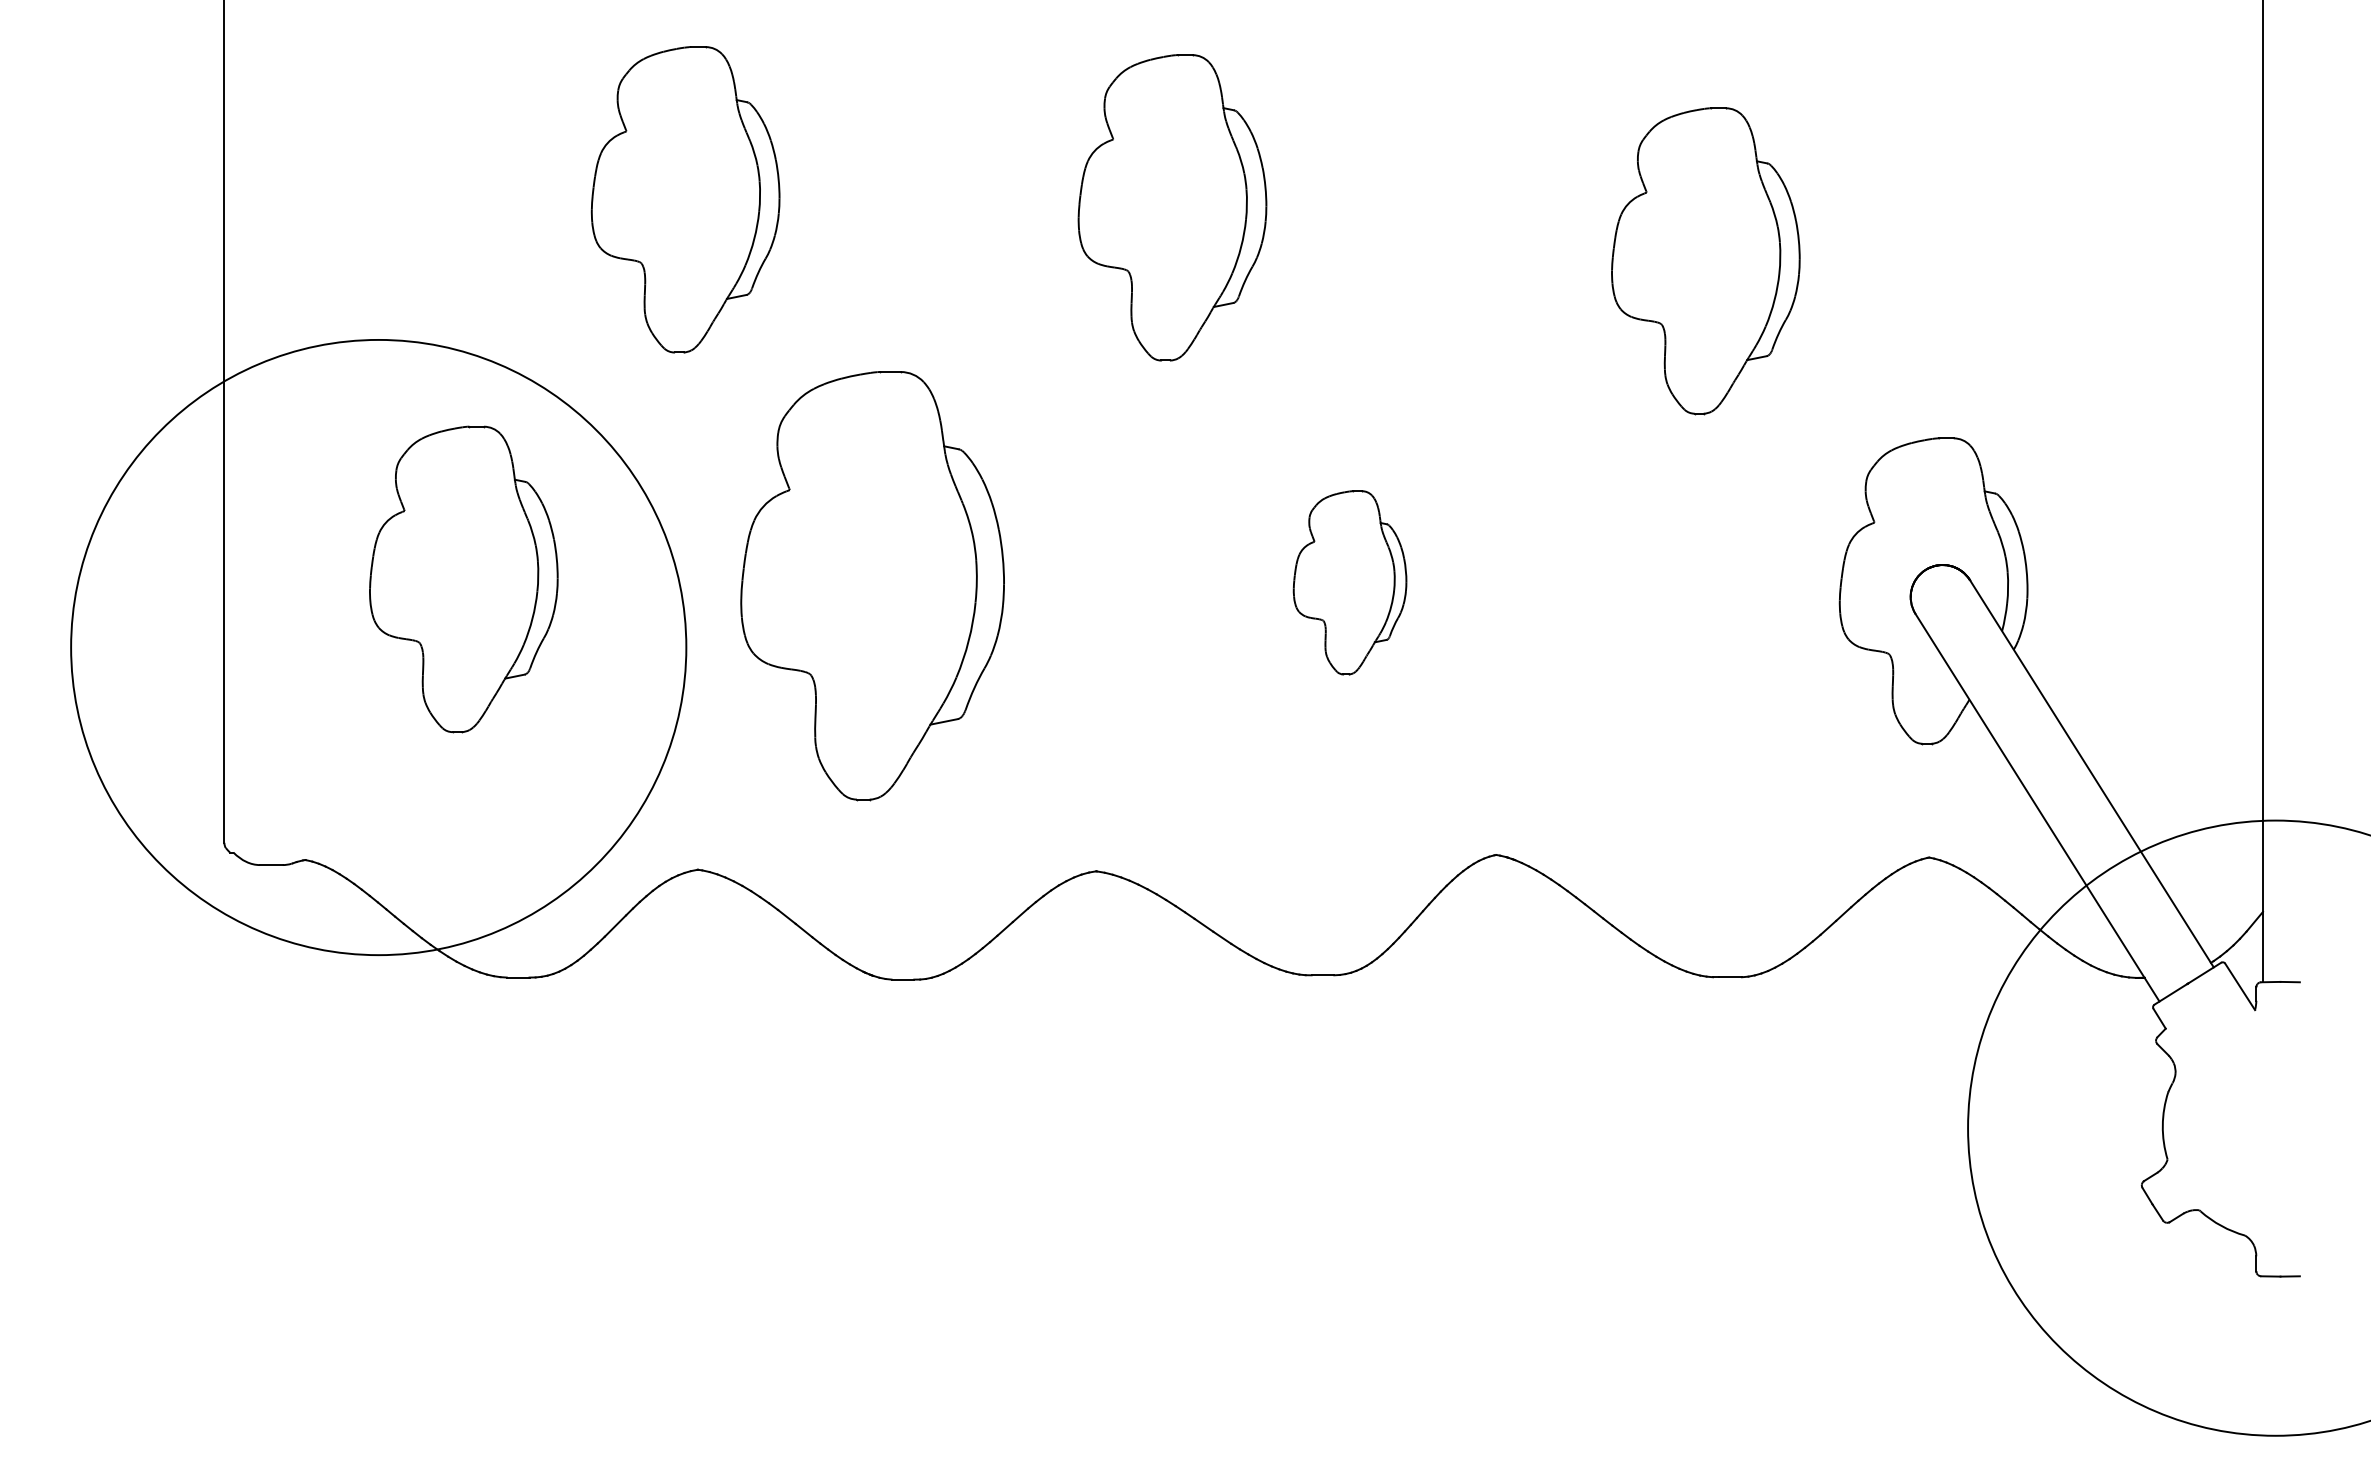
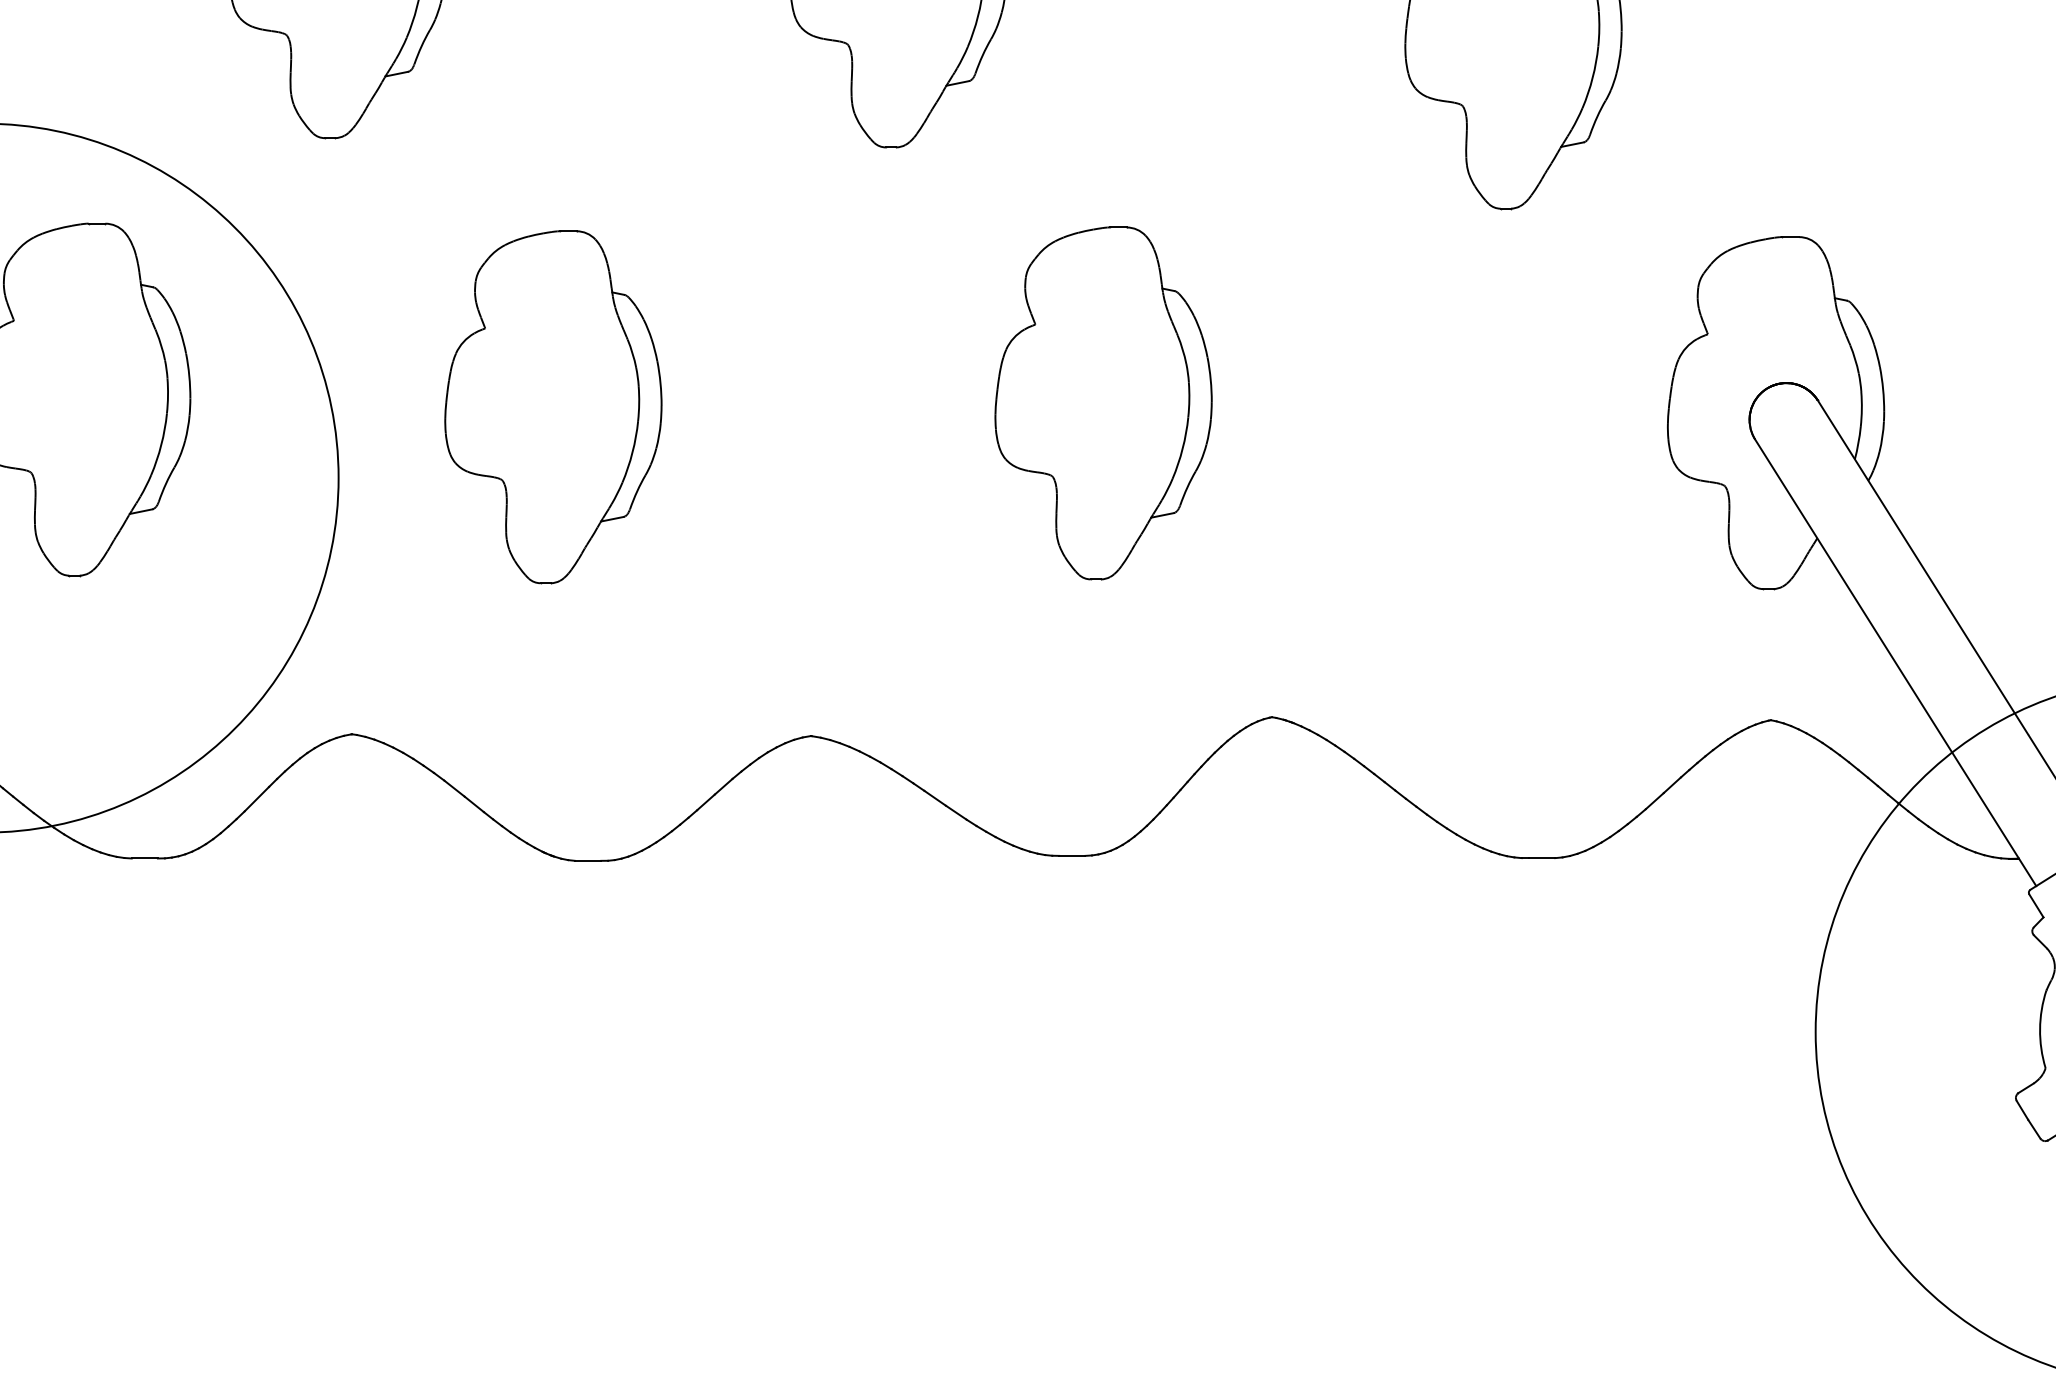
part: (1349, 582) -> (1102, 403), size x1.67
part: (872, 586) -> (553, 407), size x0.71

